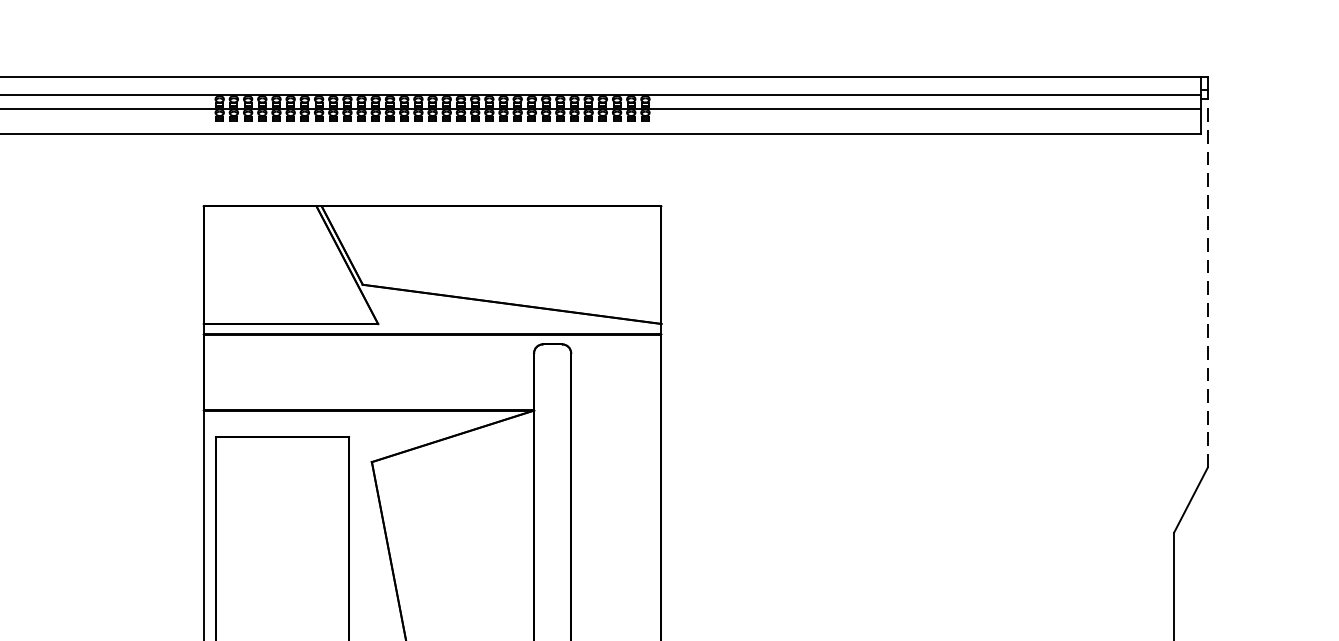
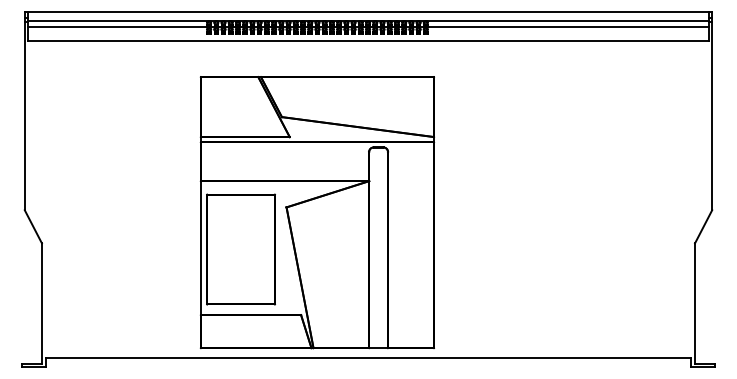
line: (1208, 283) -> (712, 116), dashed -> solid

